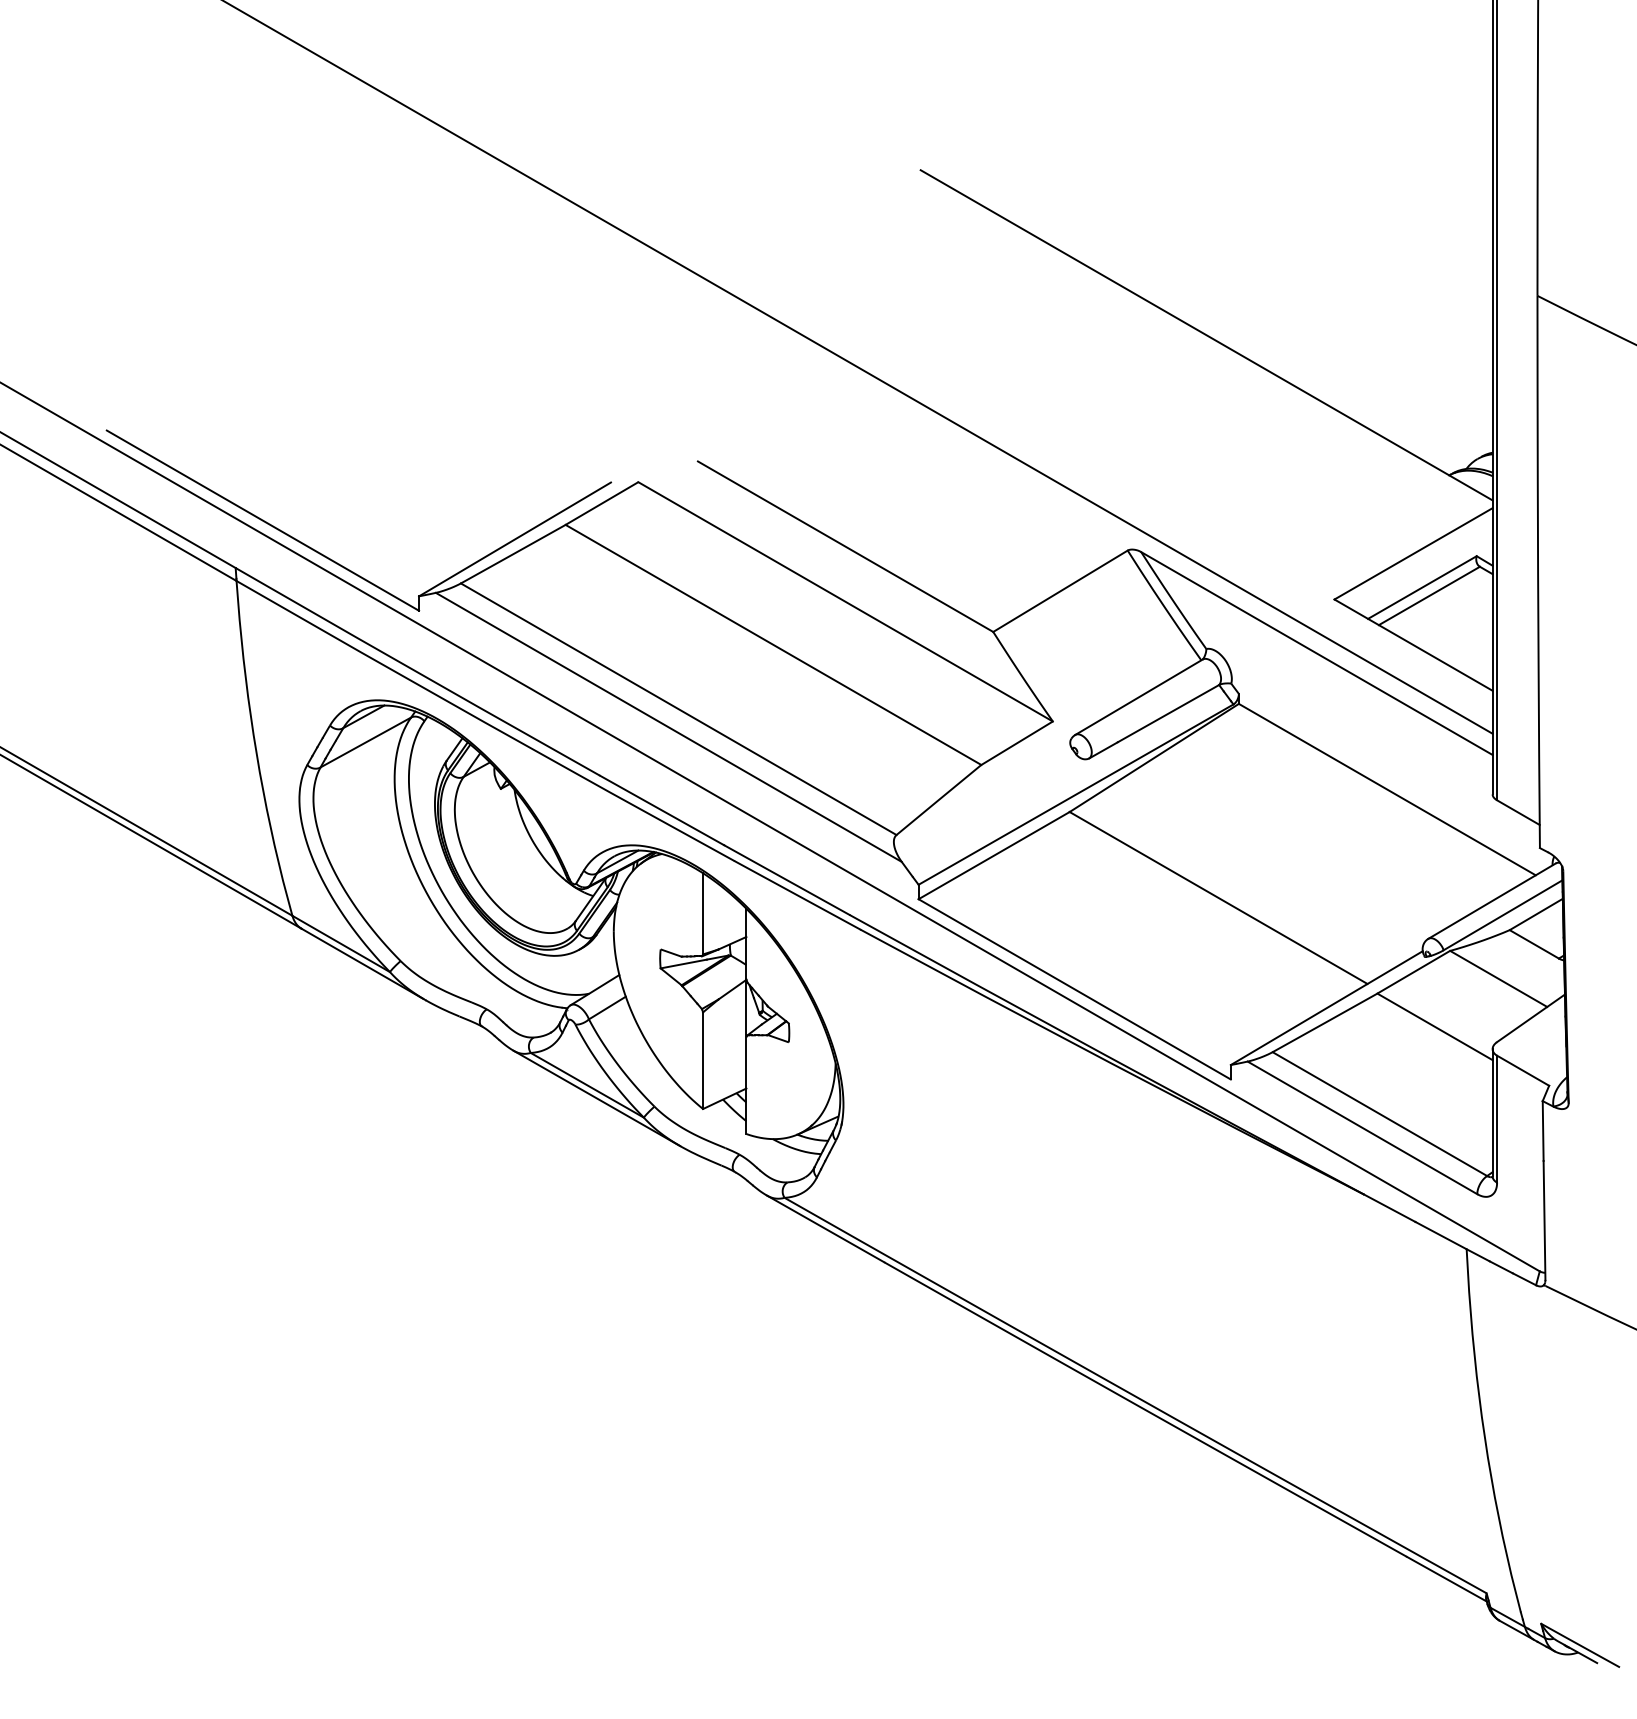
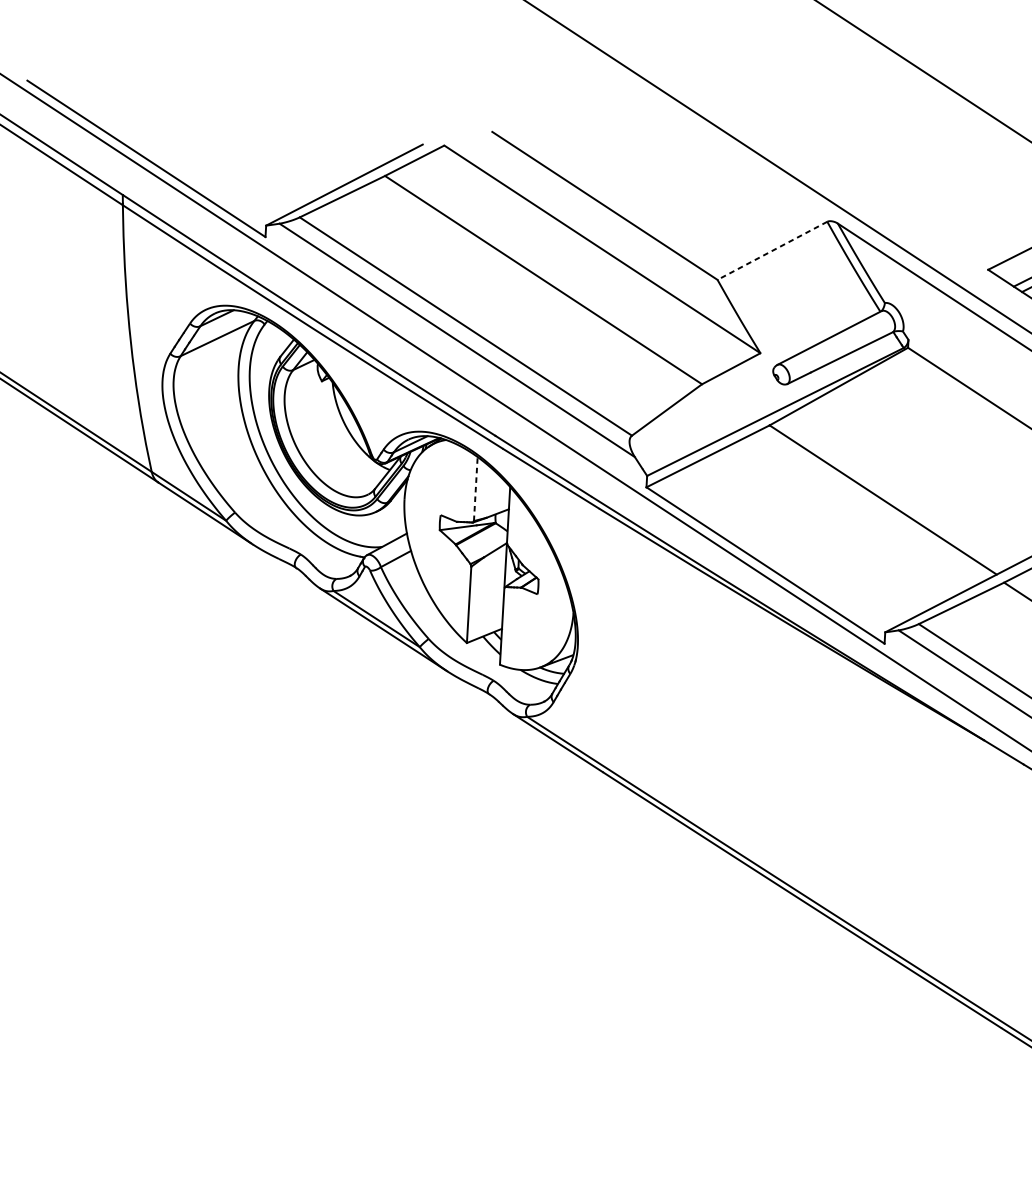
line: (1060, 591) -> (772, 251), solid -> dashed
line: (703, 913) -> (476, 488), solid -> dashed

